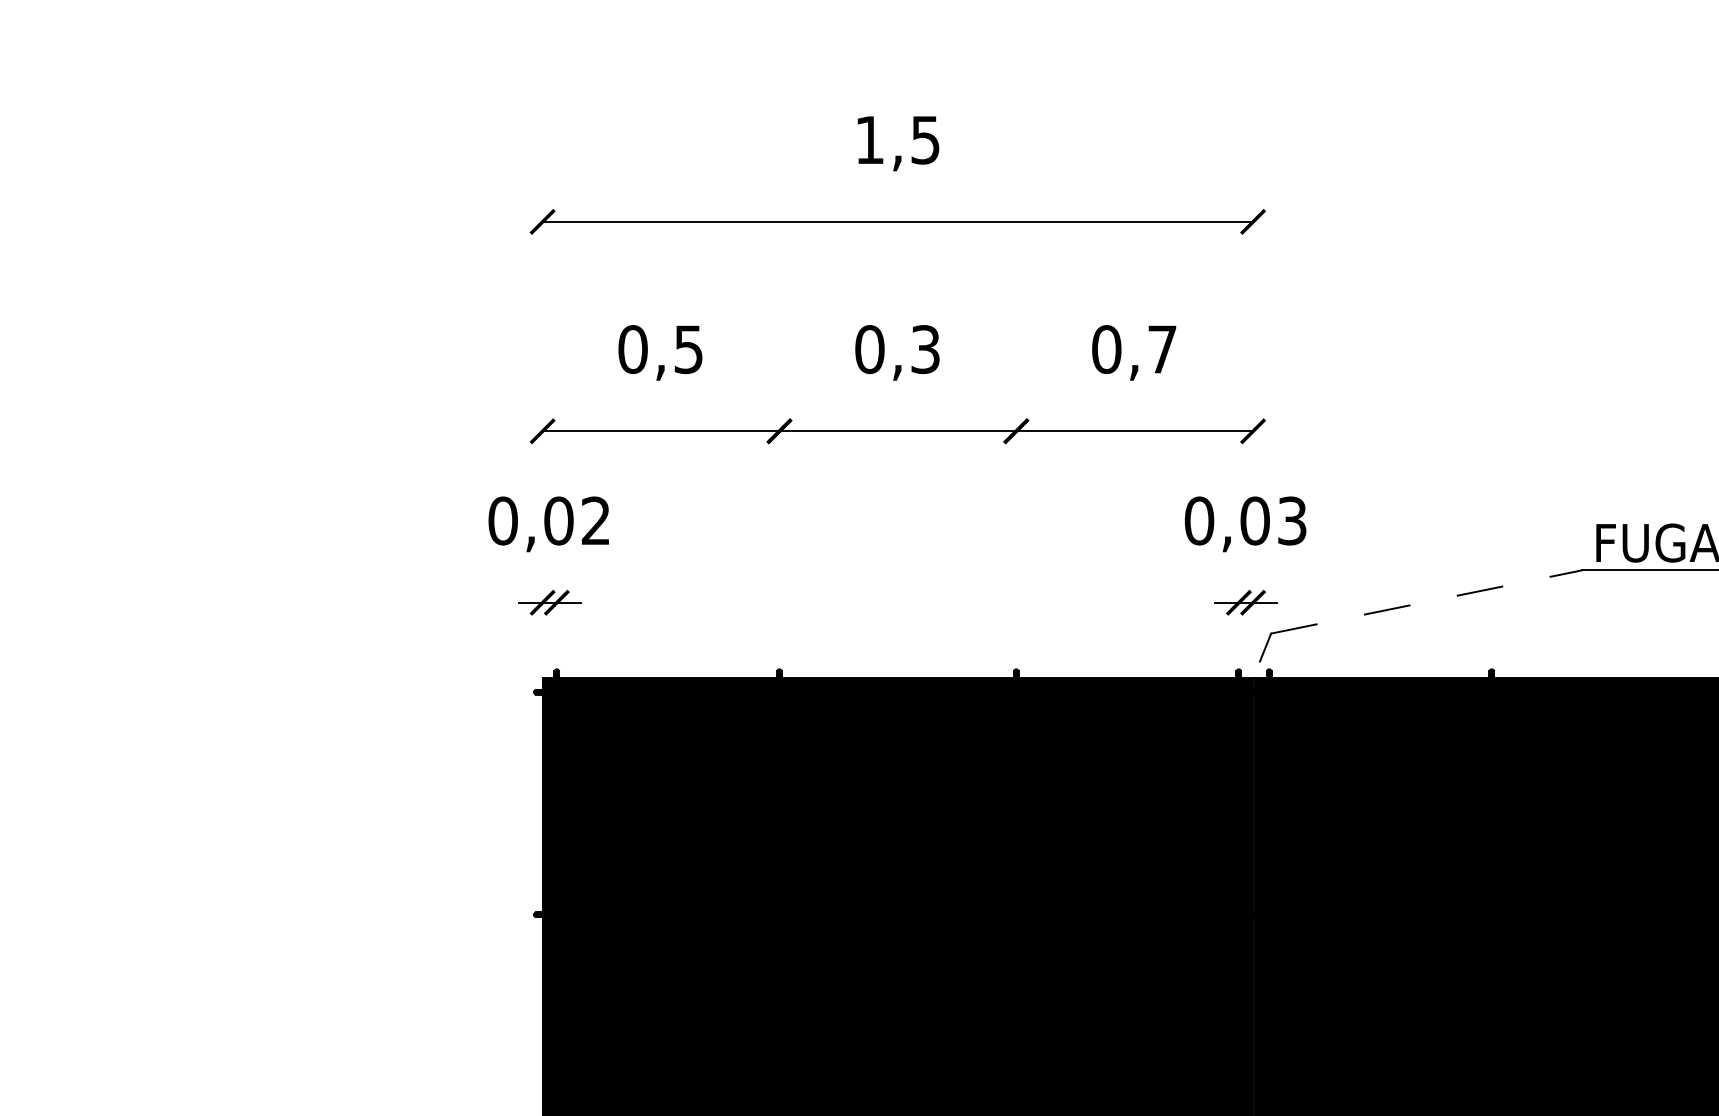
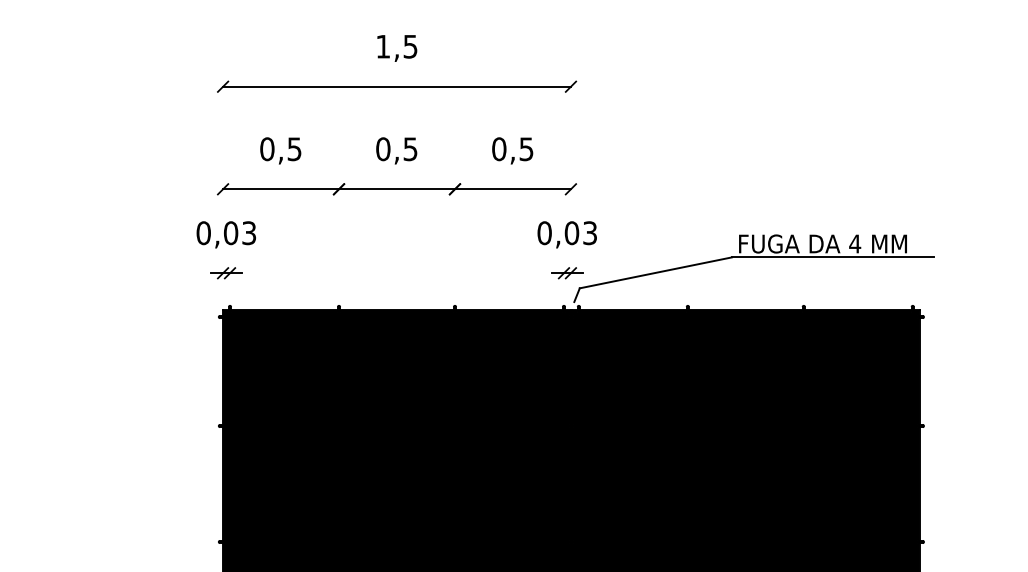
text: (925, 347) -> (410, 148), 0,3 -> 0,5
text: (1162, 350) -> (526, 149), 0,7 -> 0,5
text: (594, 521) -> (248, 233), 0,02 -> 0,03
line: (1425, 601) -> (655, 272), dashed -> solid

